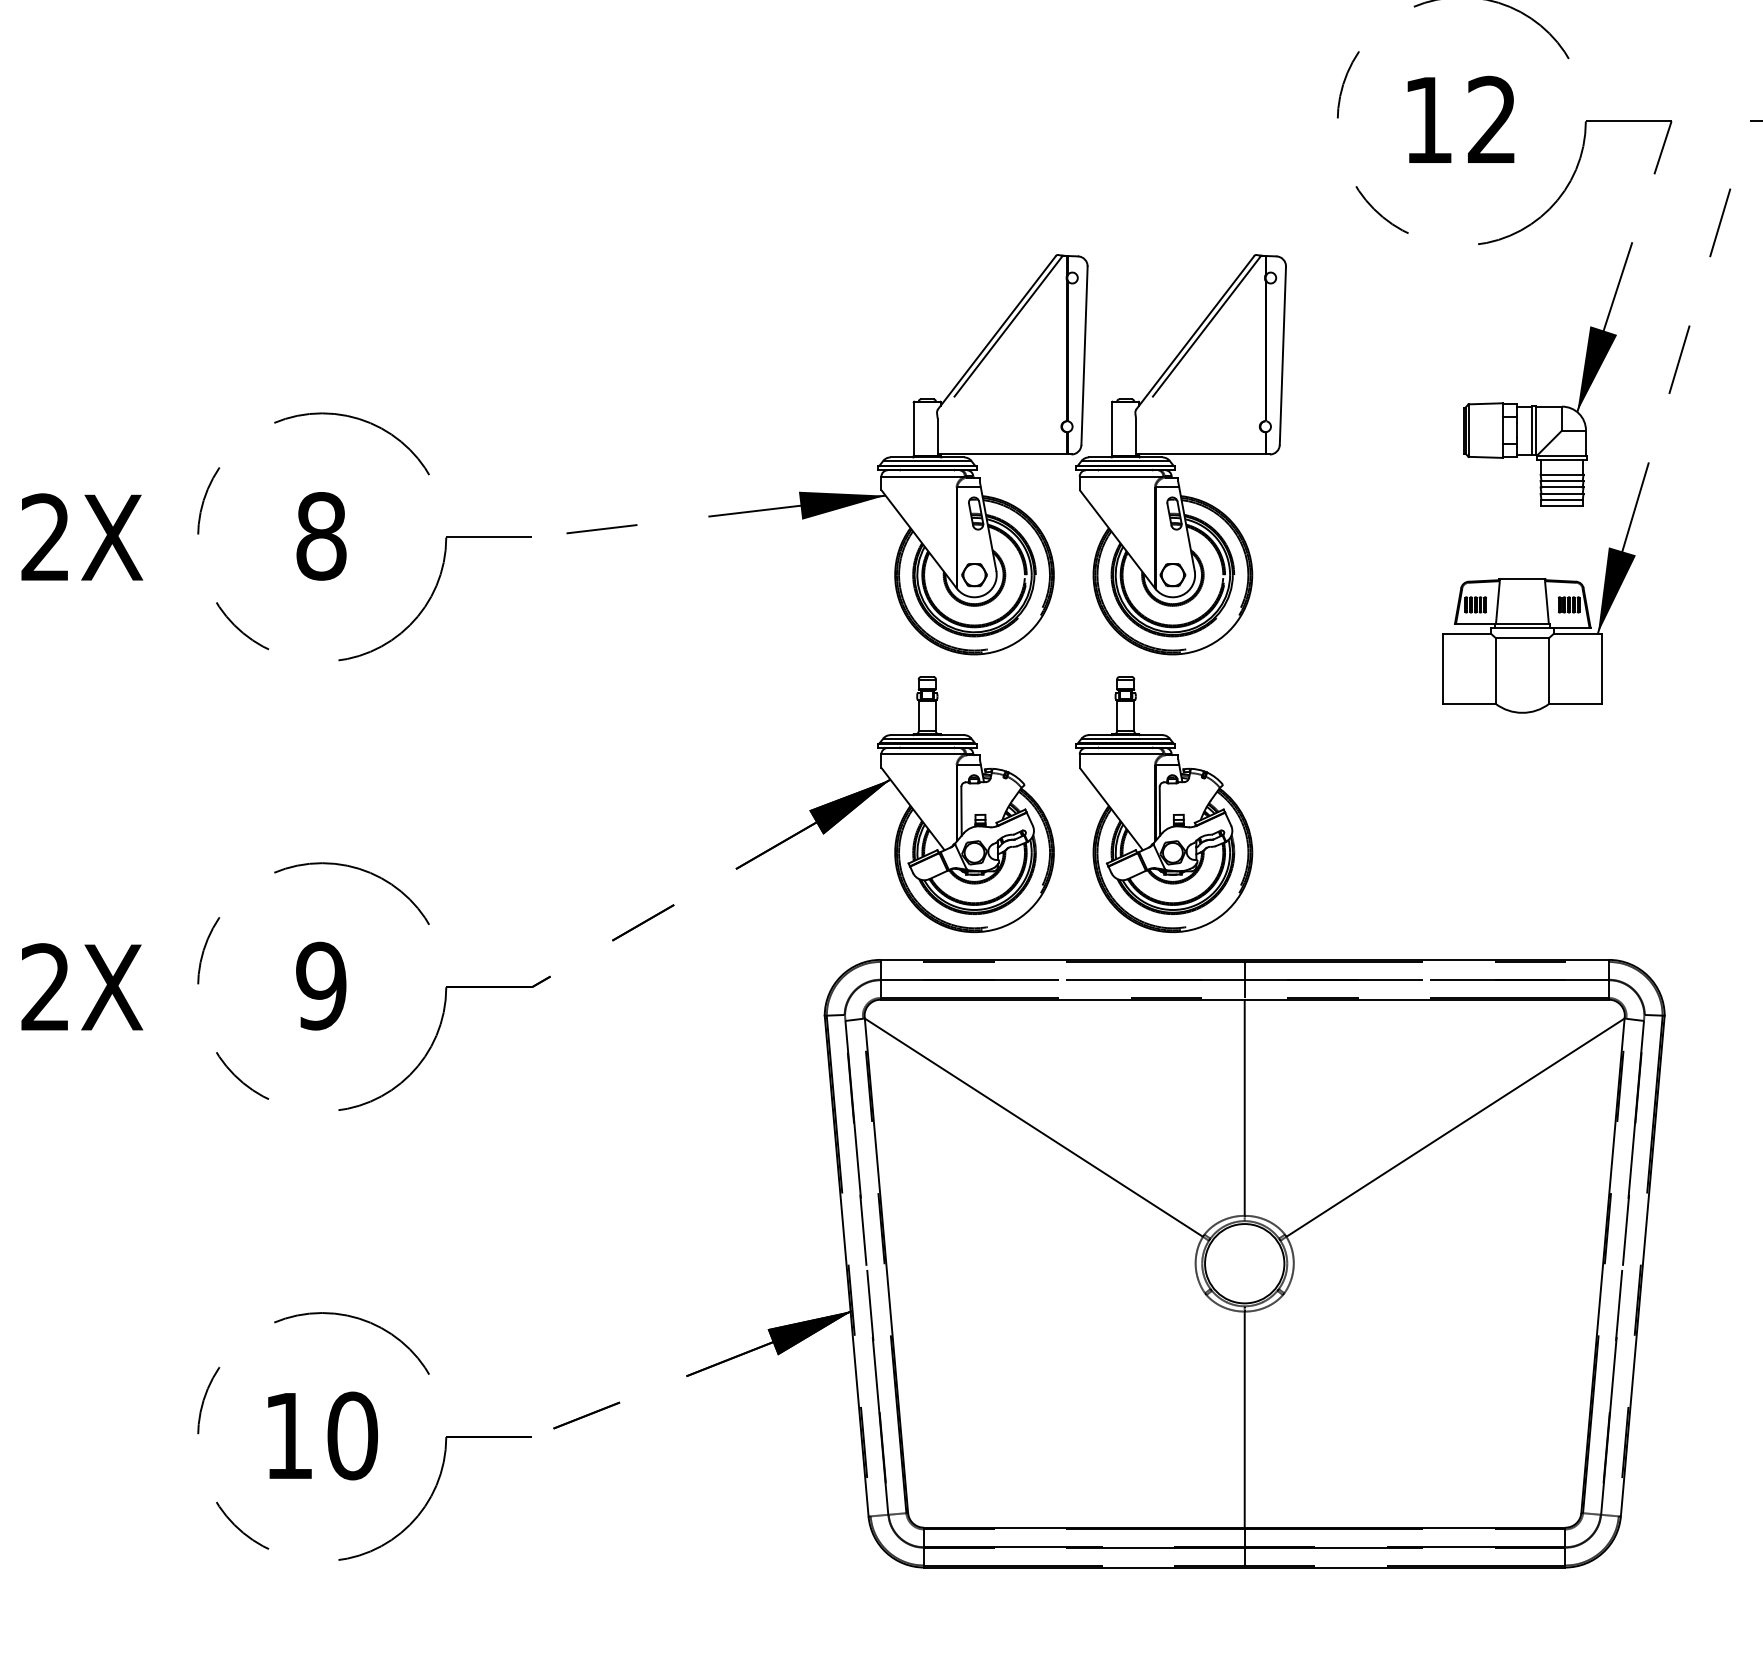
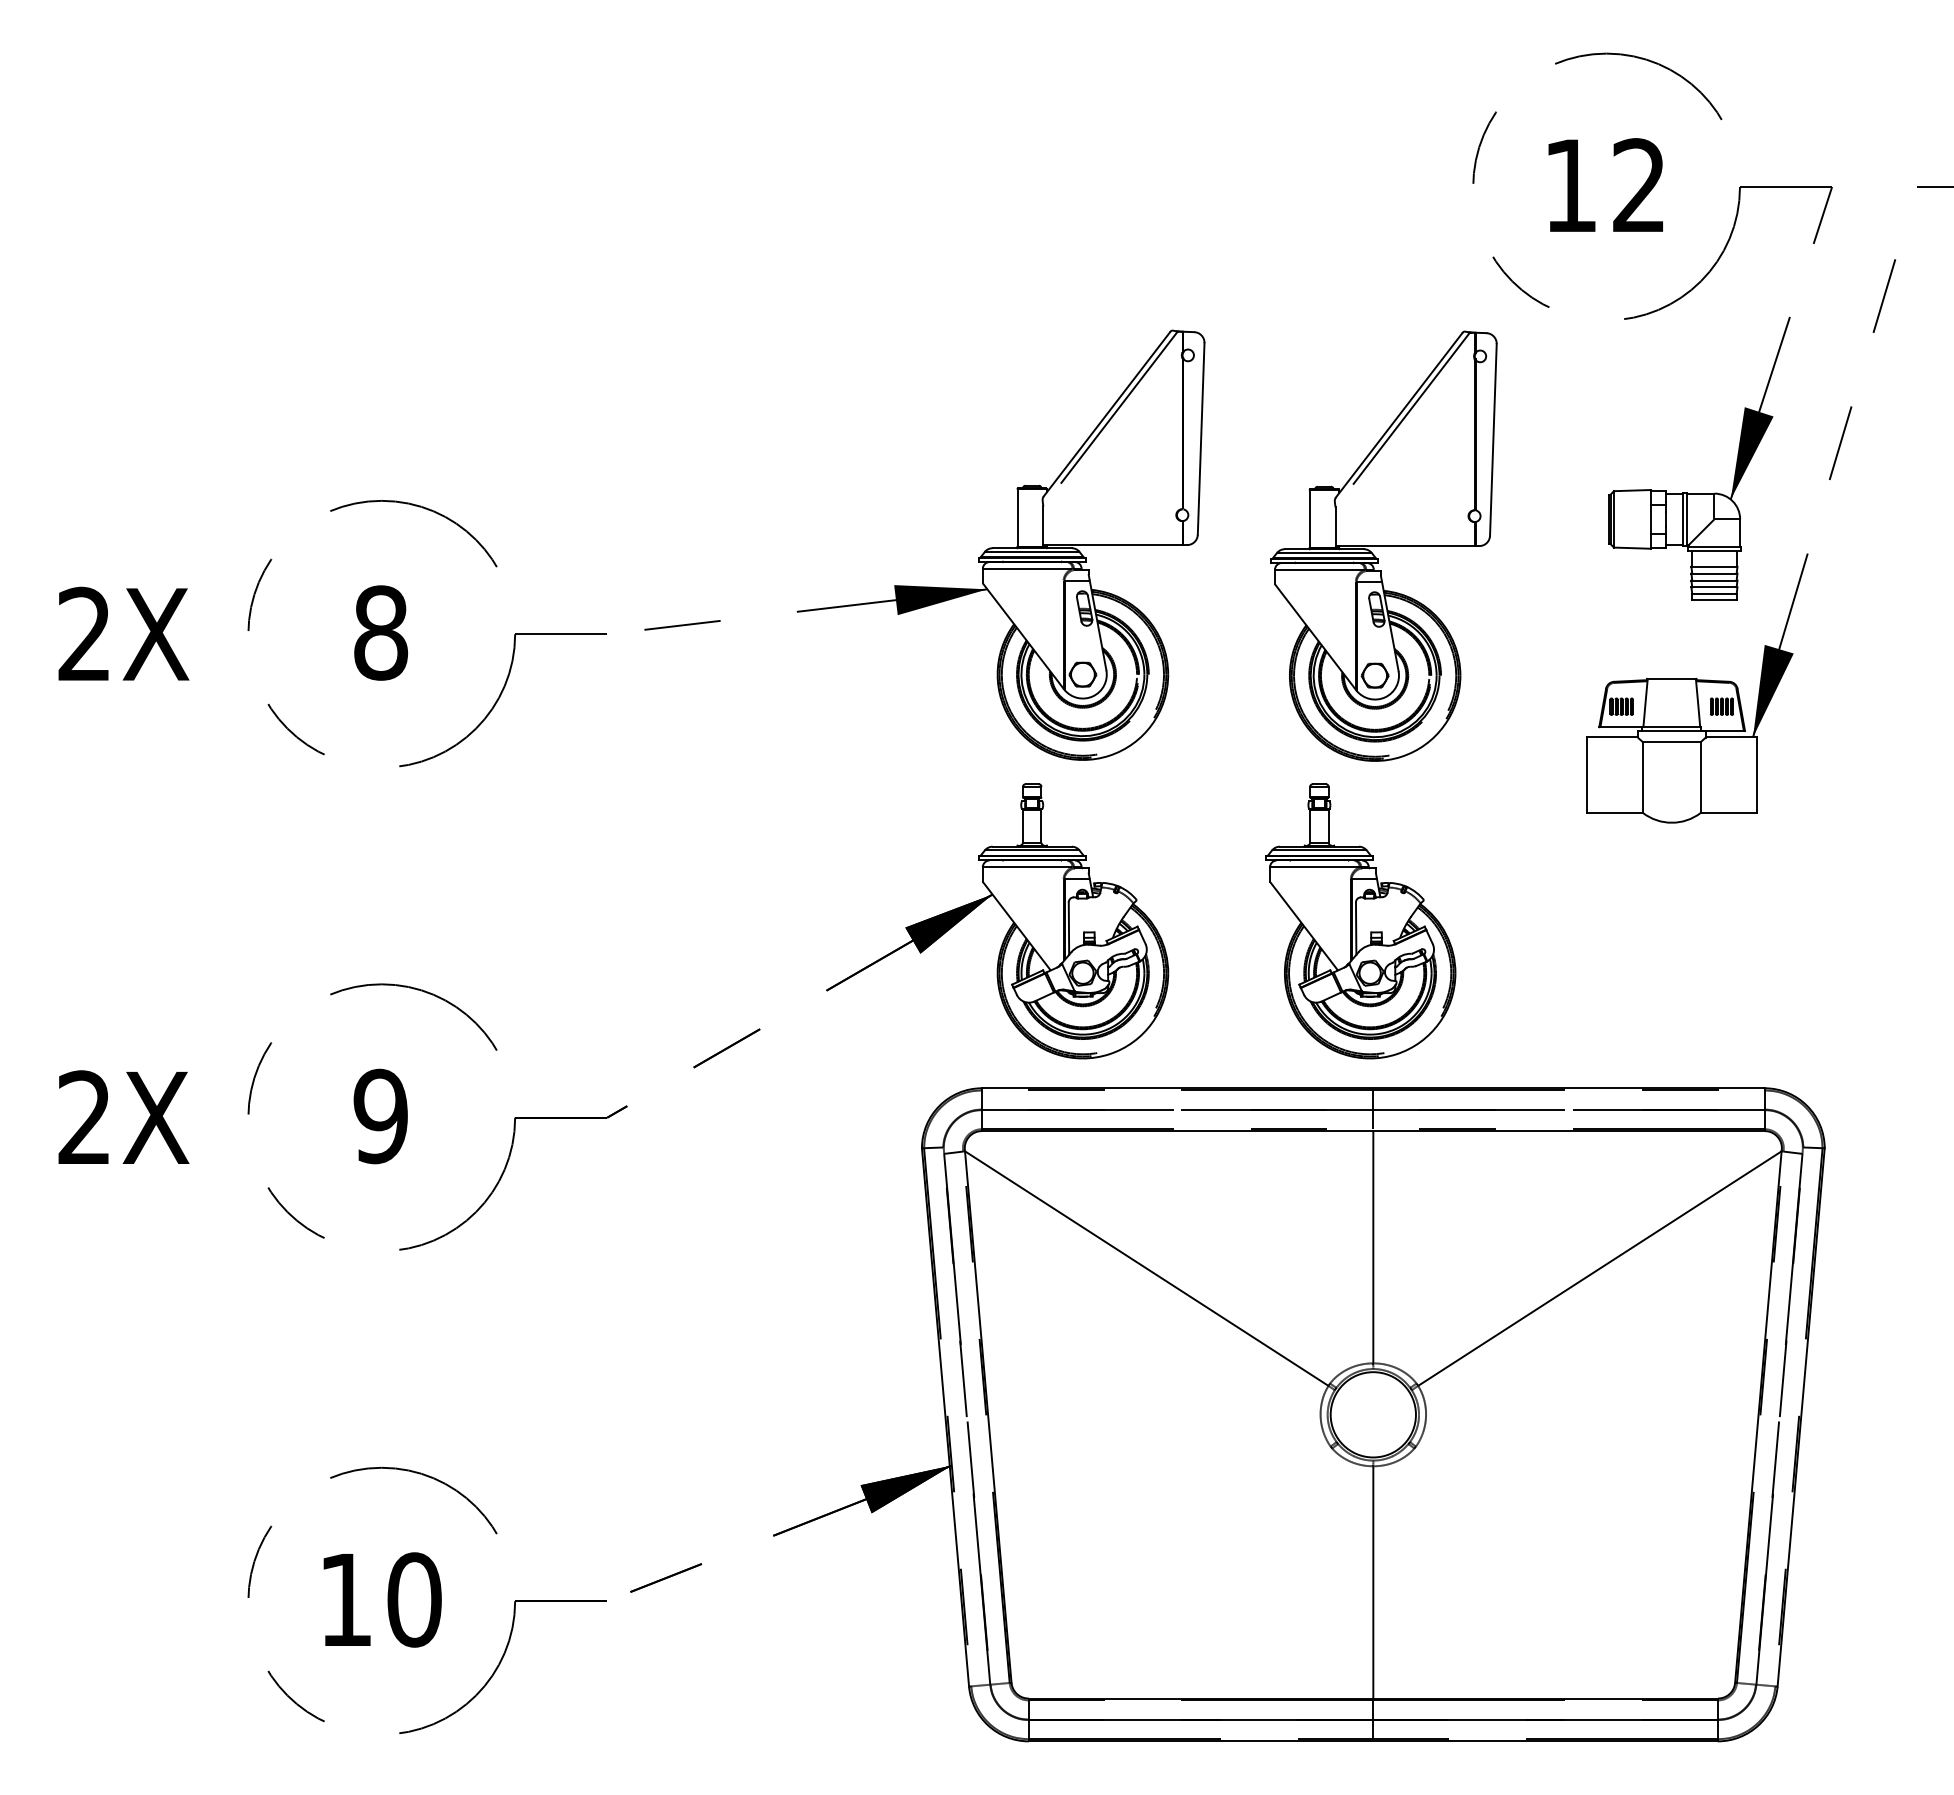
part: (1180, 453) -> (1383, 545), moved
part: (1163, 804) -> (1360, 921), moved

